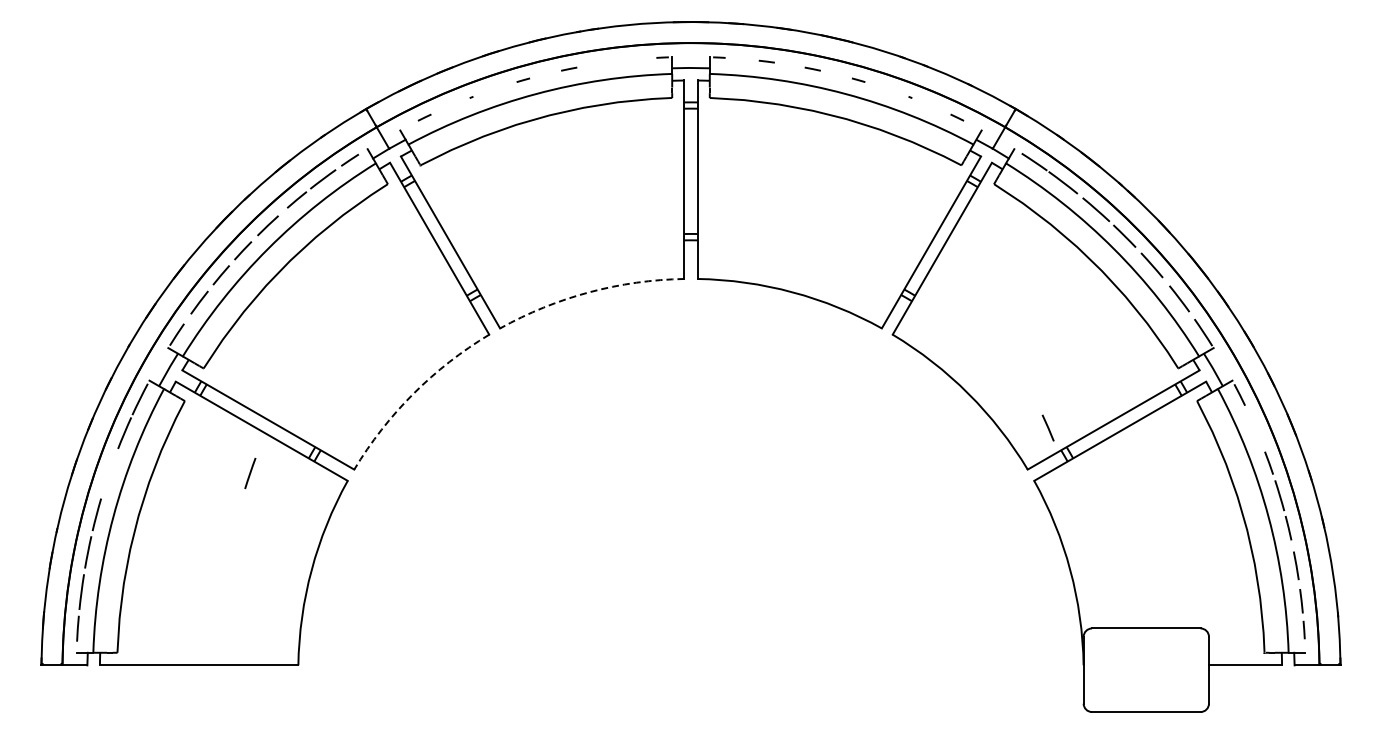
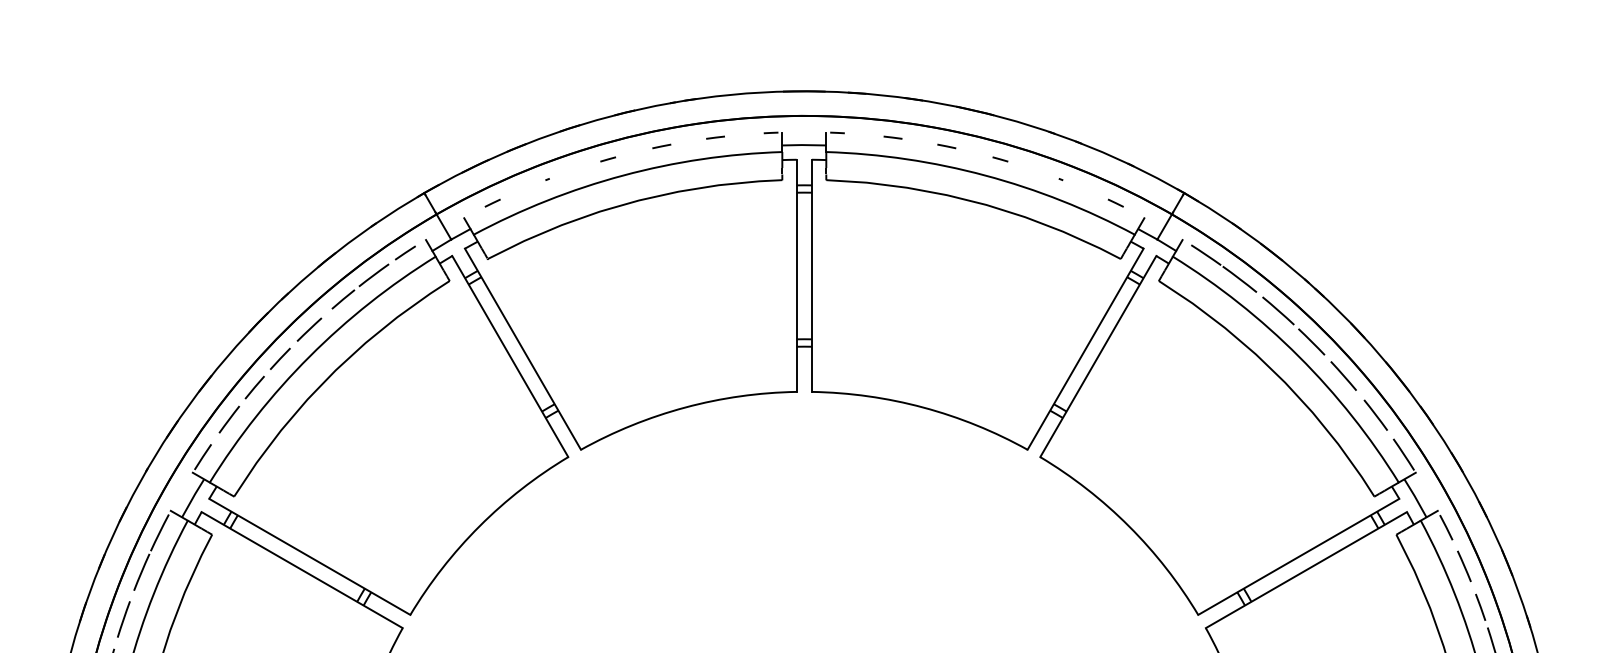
line: (615, 61) -> (715, 137), added
arc: (589, 292) -> (685, 407), dashed -> solid
arc: (413, 393) -> (479, 525), dashed -> solid
line: (1047, 427) -> (1463, 565), moved
line: (250, 473) -> (124, 619), moved

